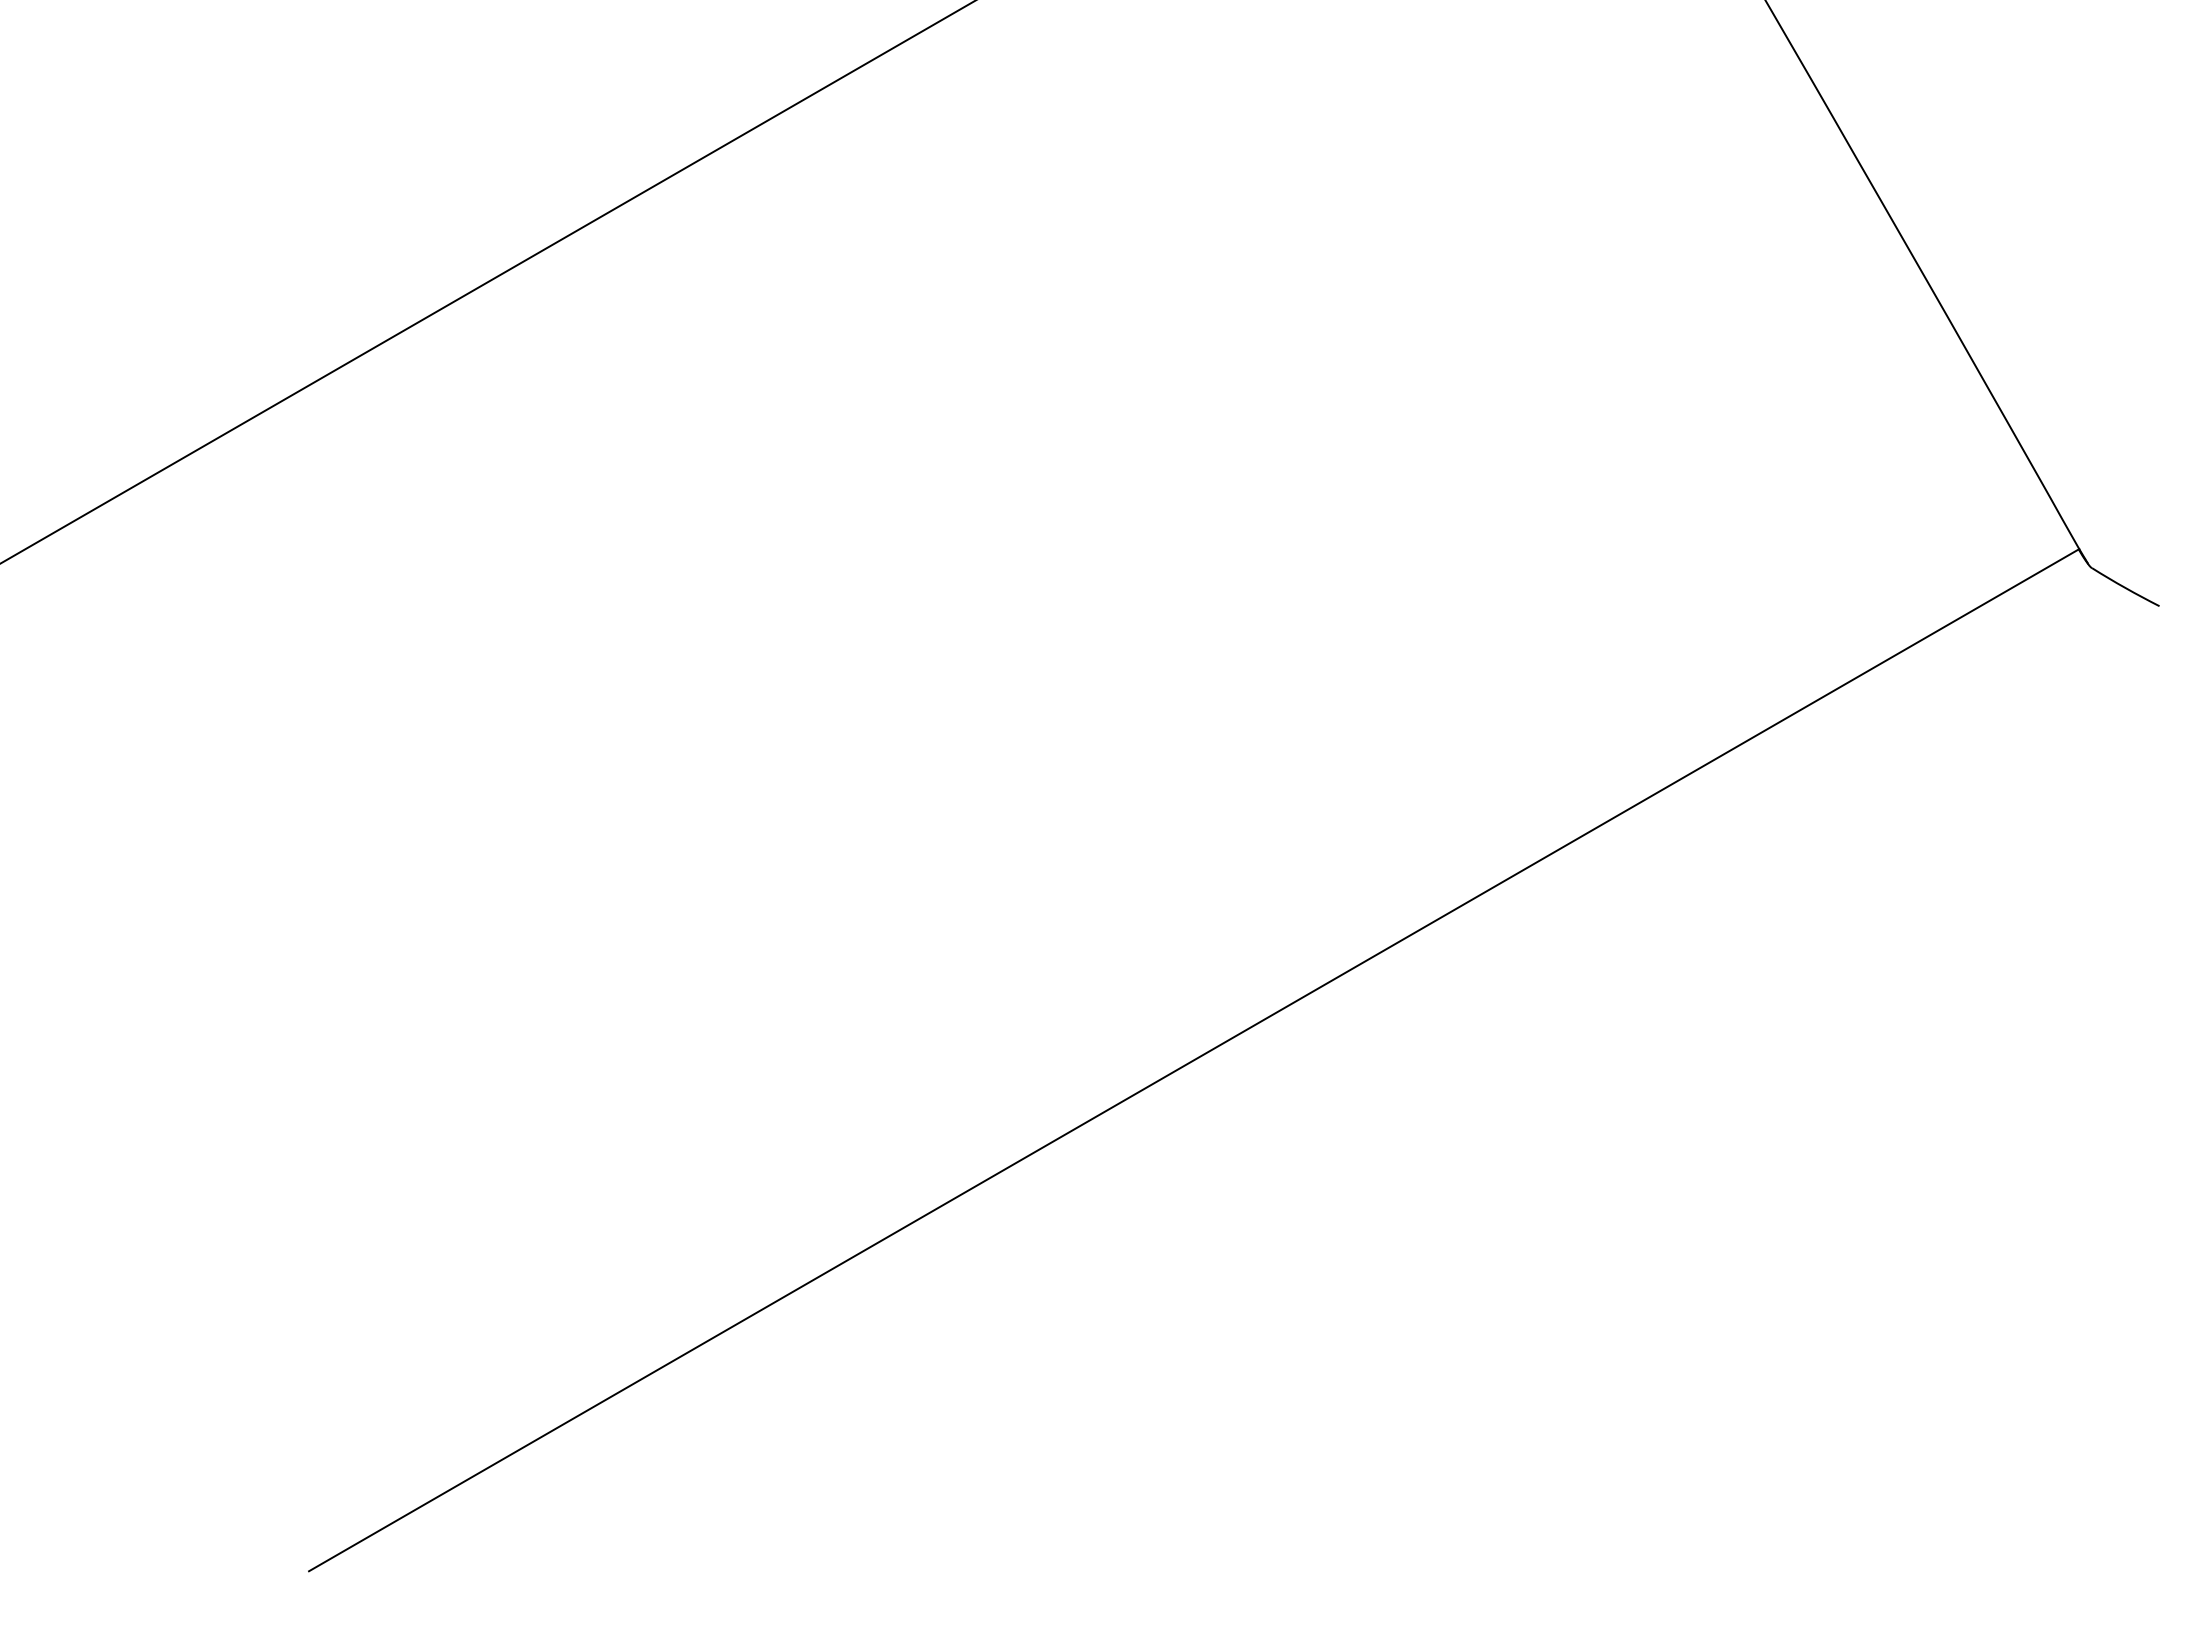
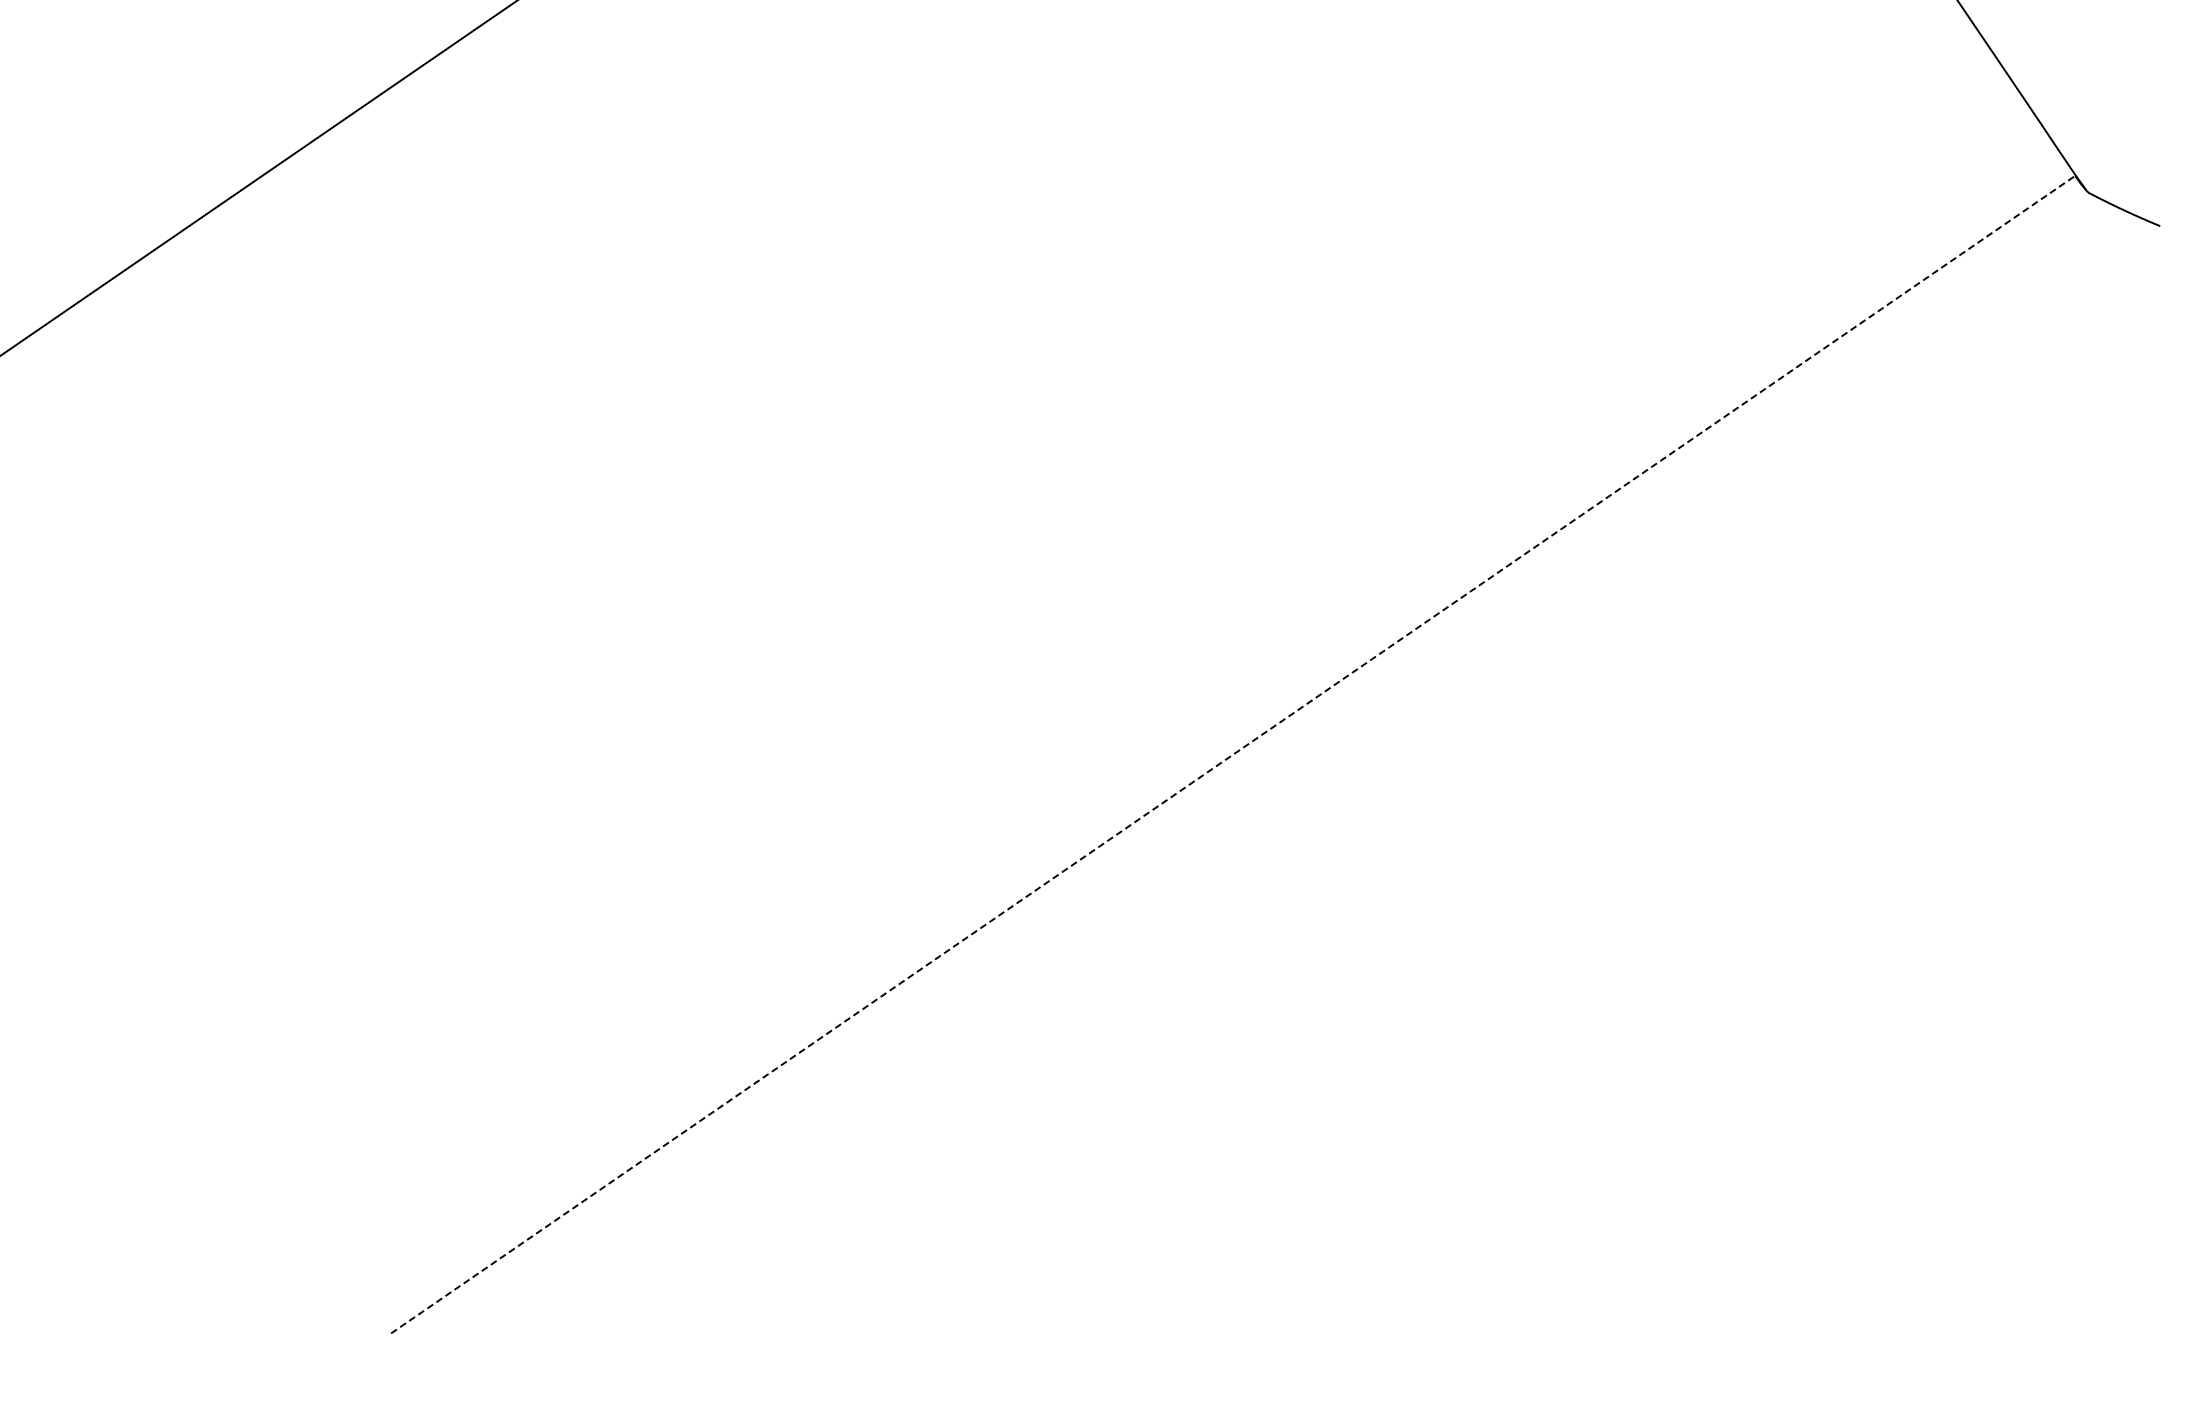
line: (1194, 1059) -> (1233, 753), solid -> dashed

